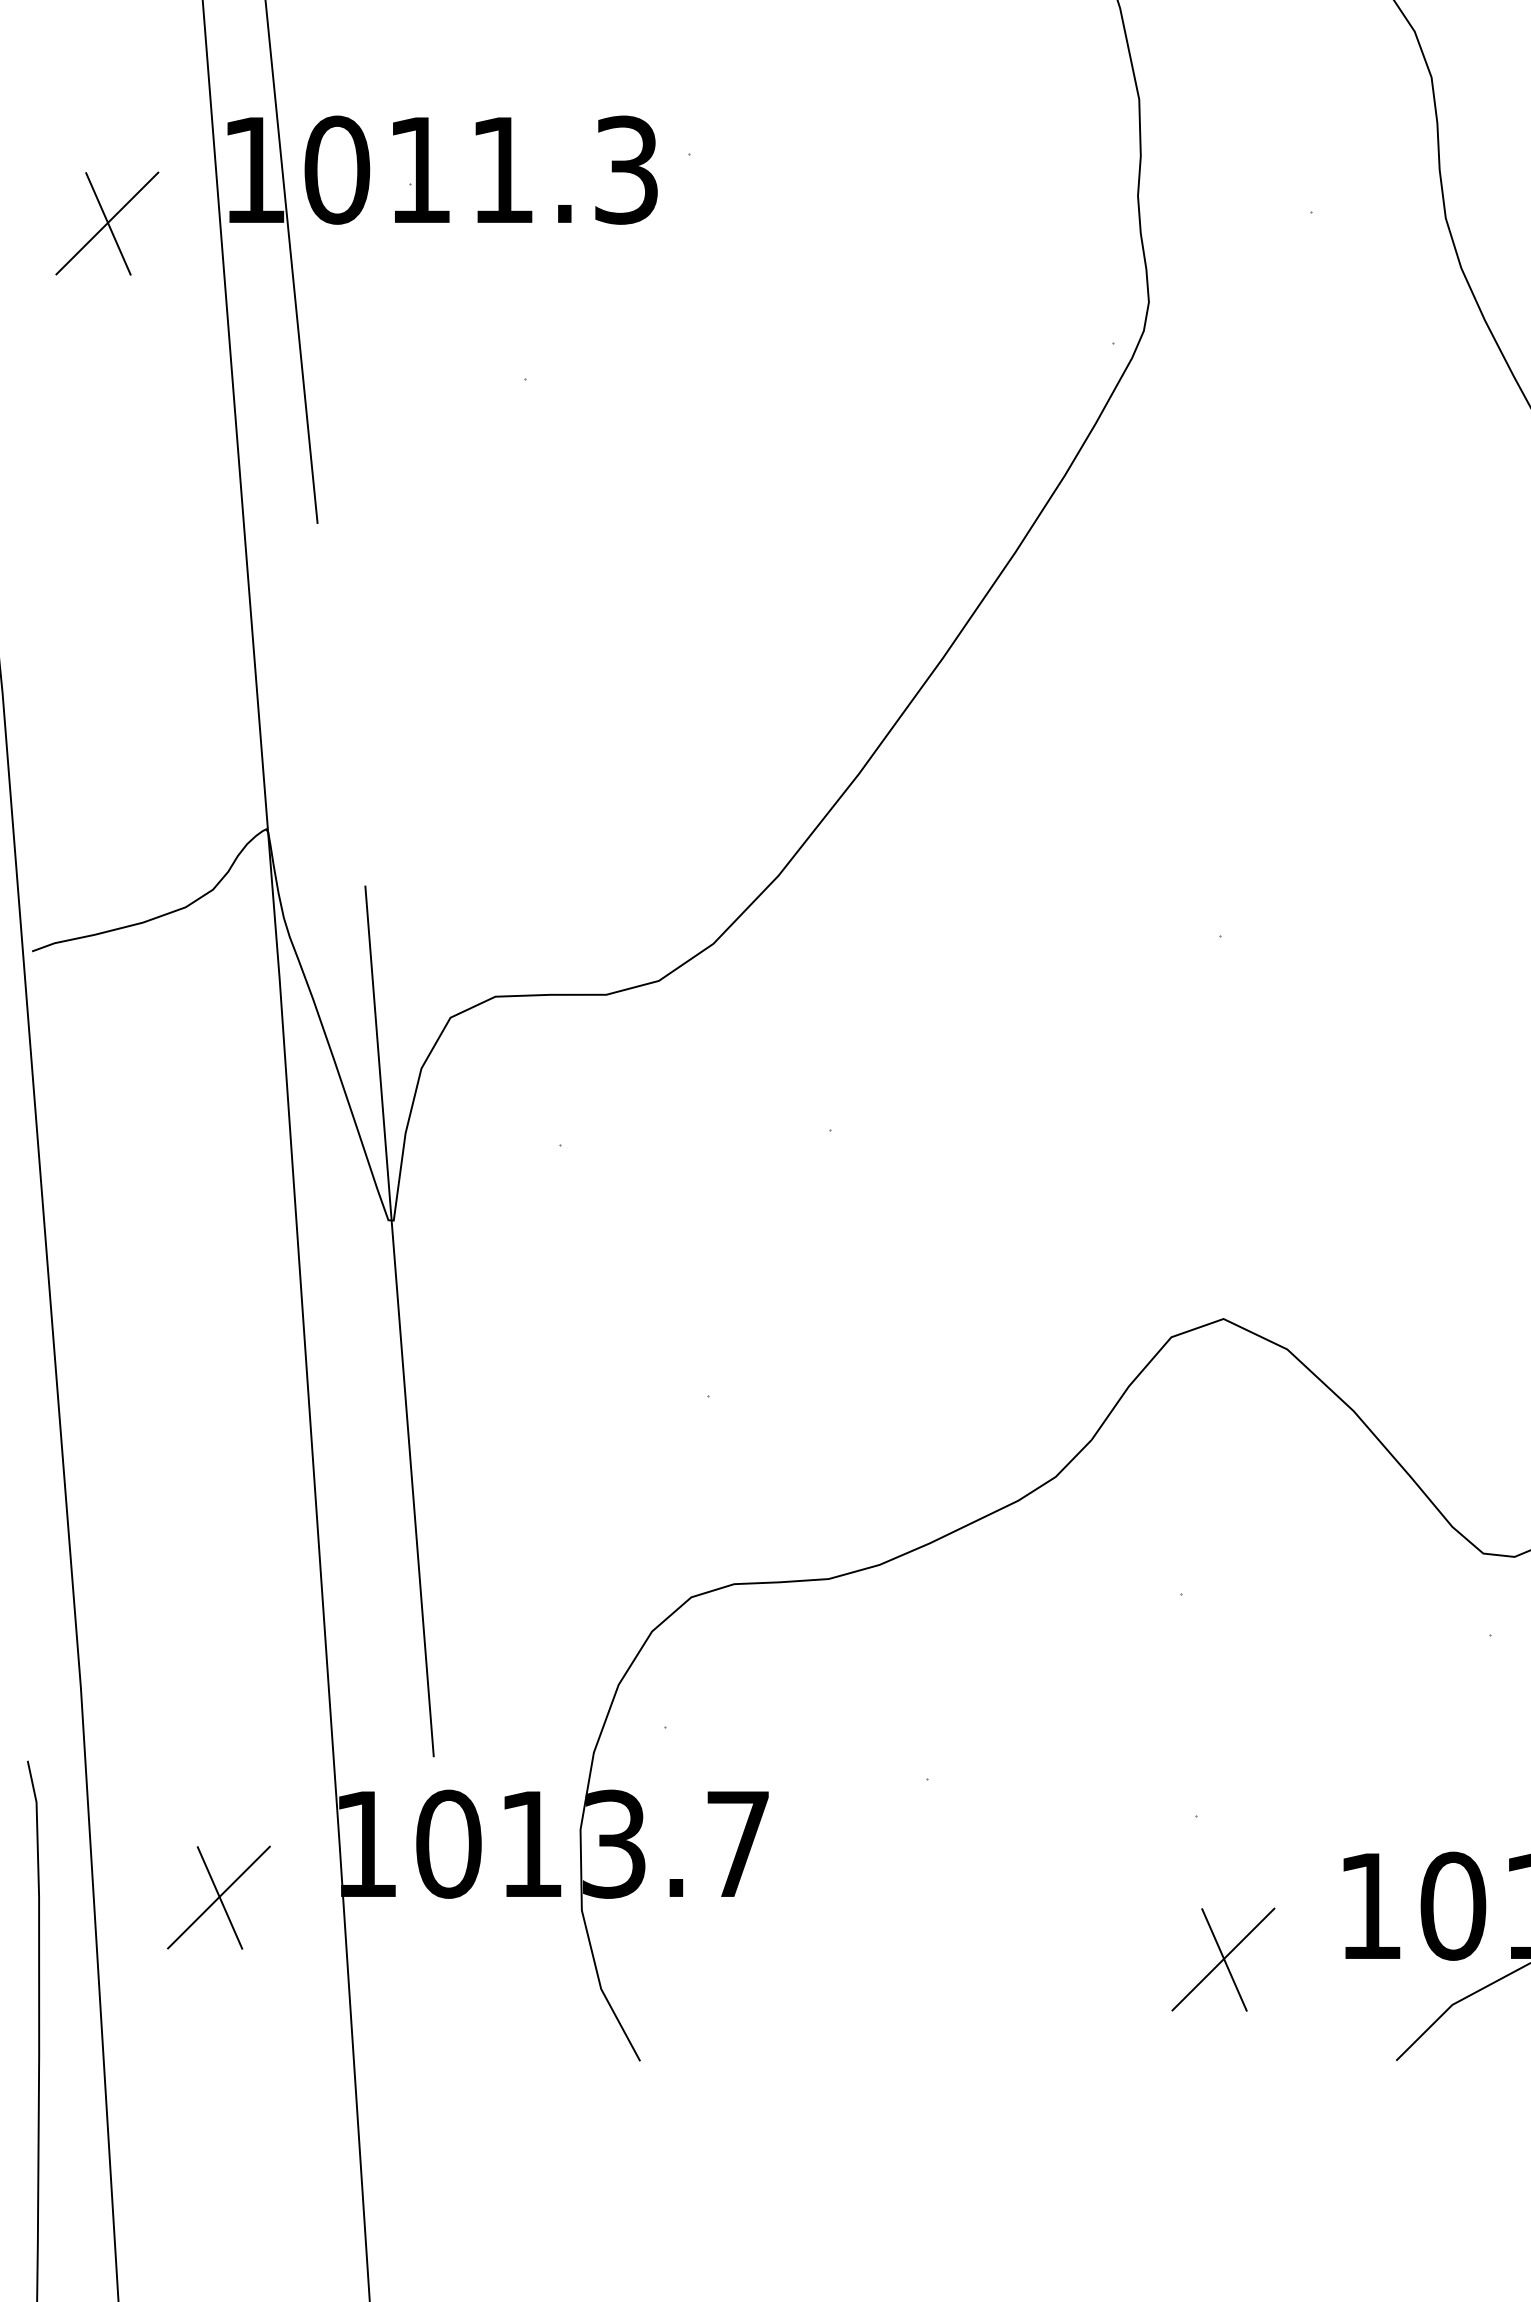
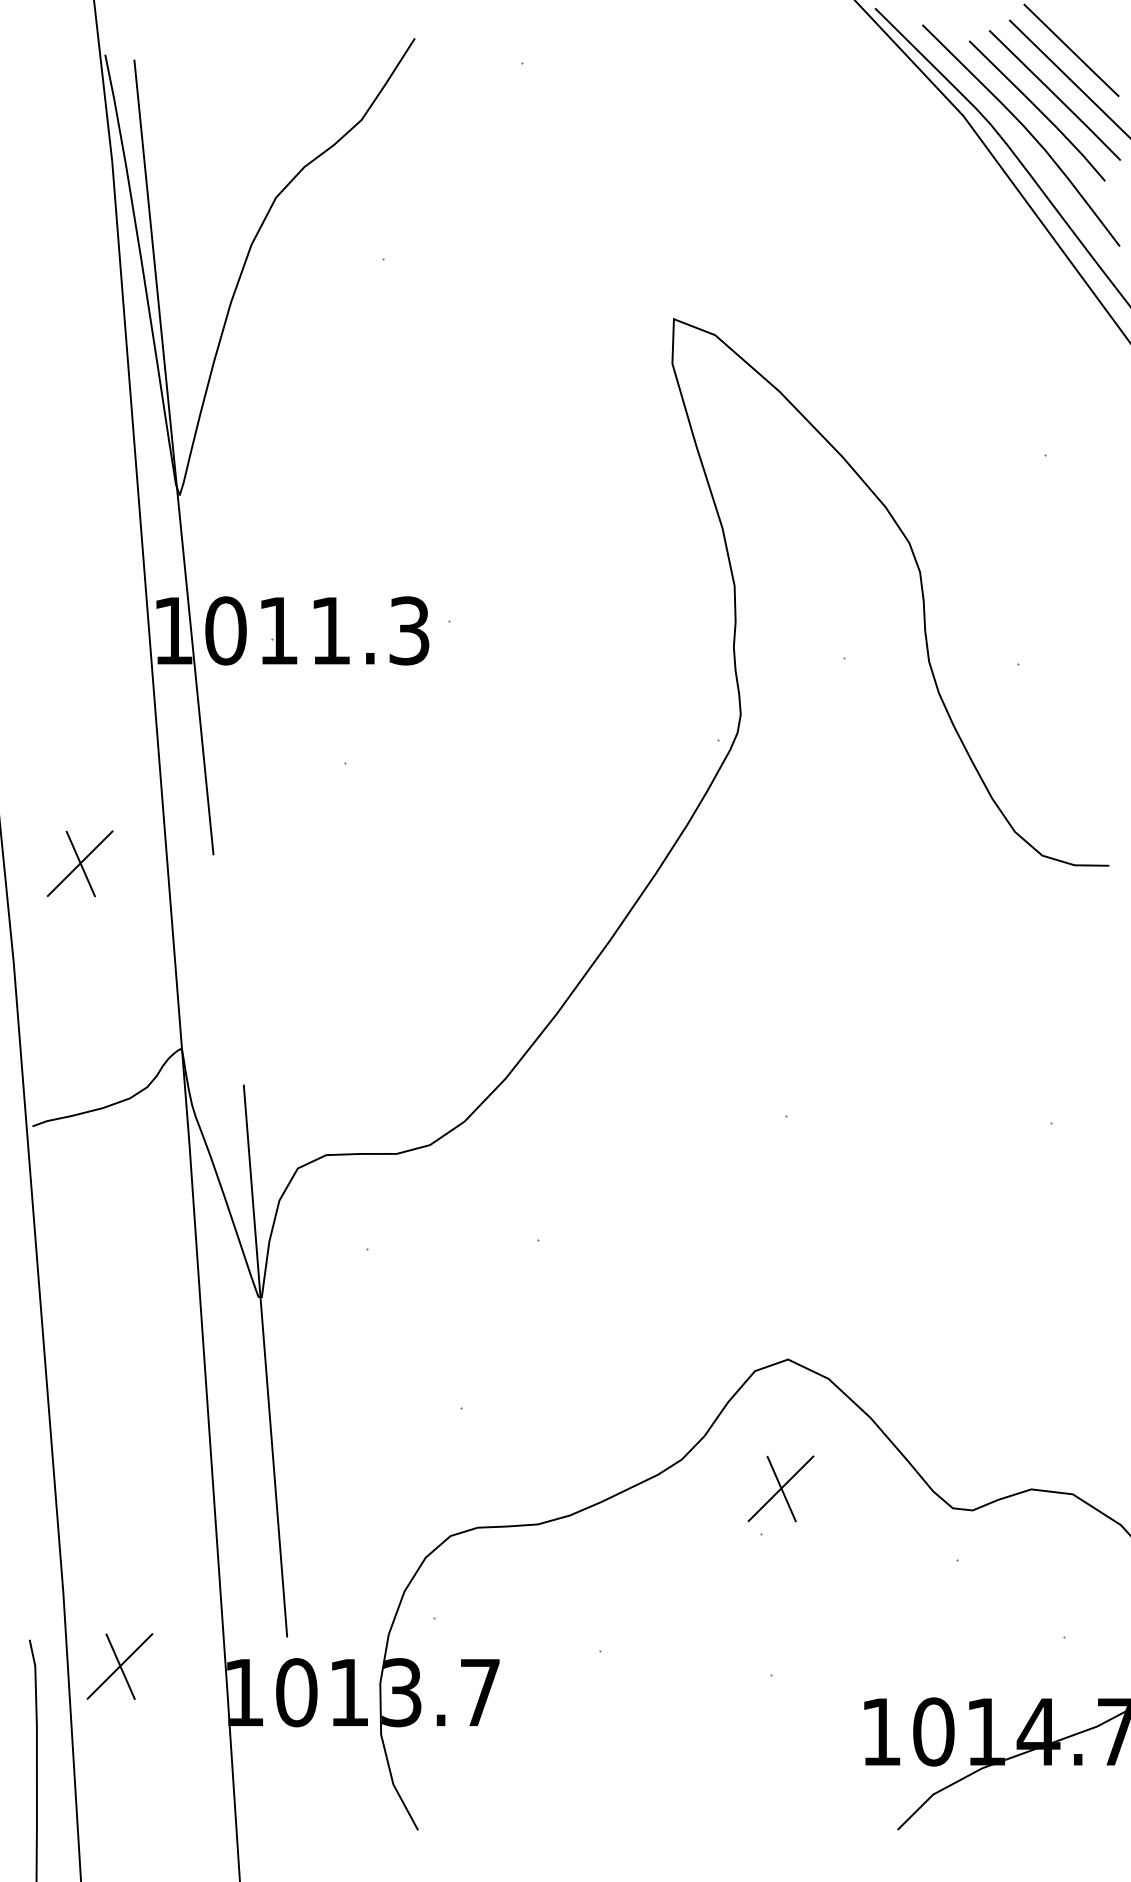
part: (107, 223) -> (80, 863), moved
part: (218, 1897) -> (119, 1666), moved
part: (1222, 1959) -> (780, 1488), moved

